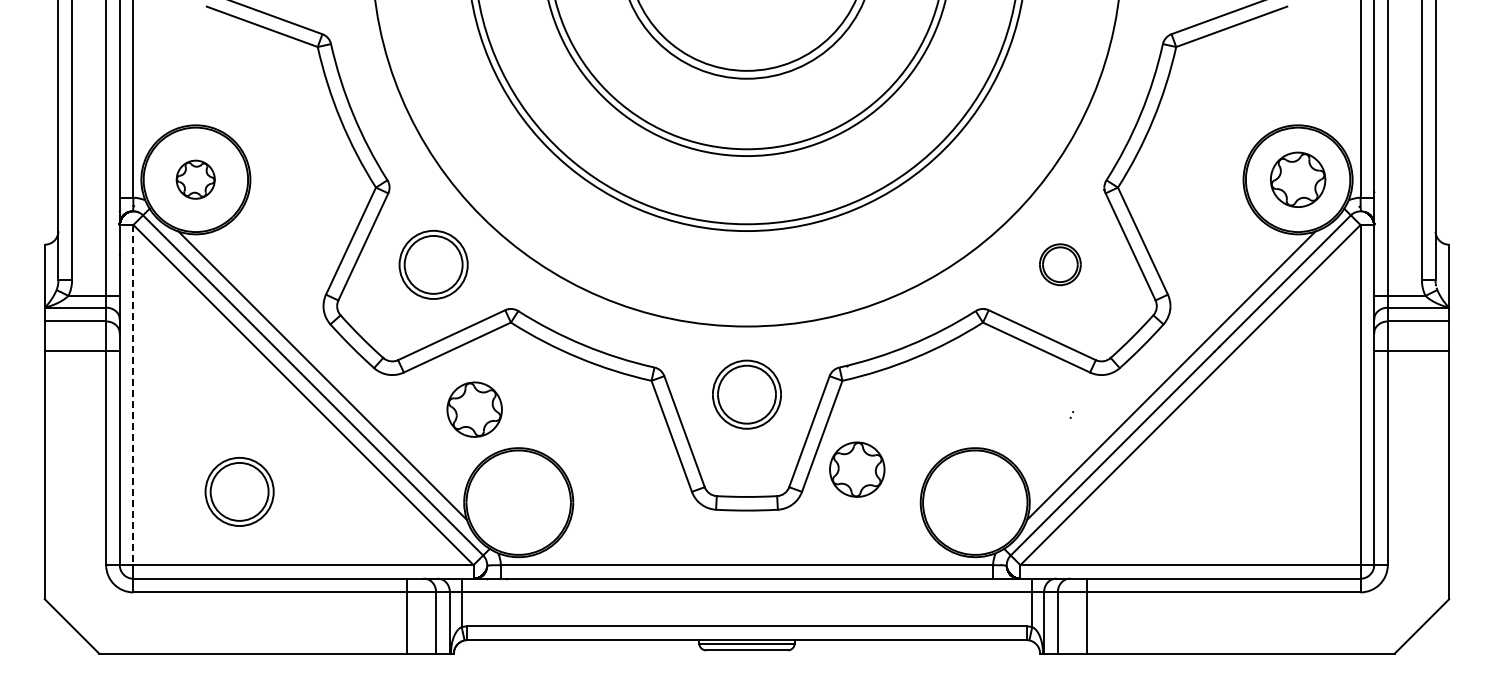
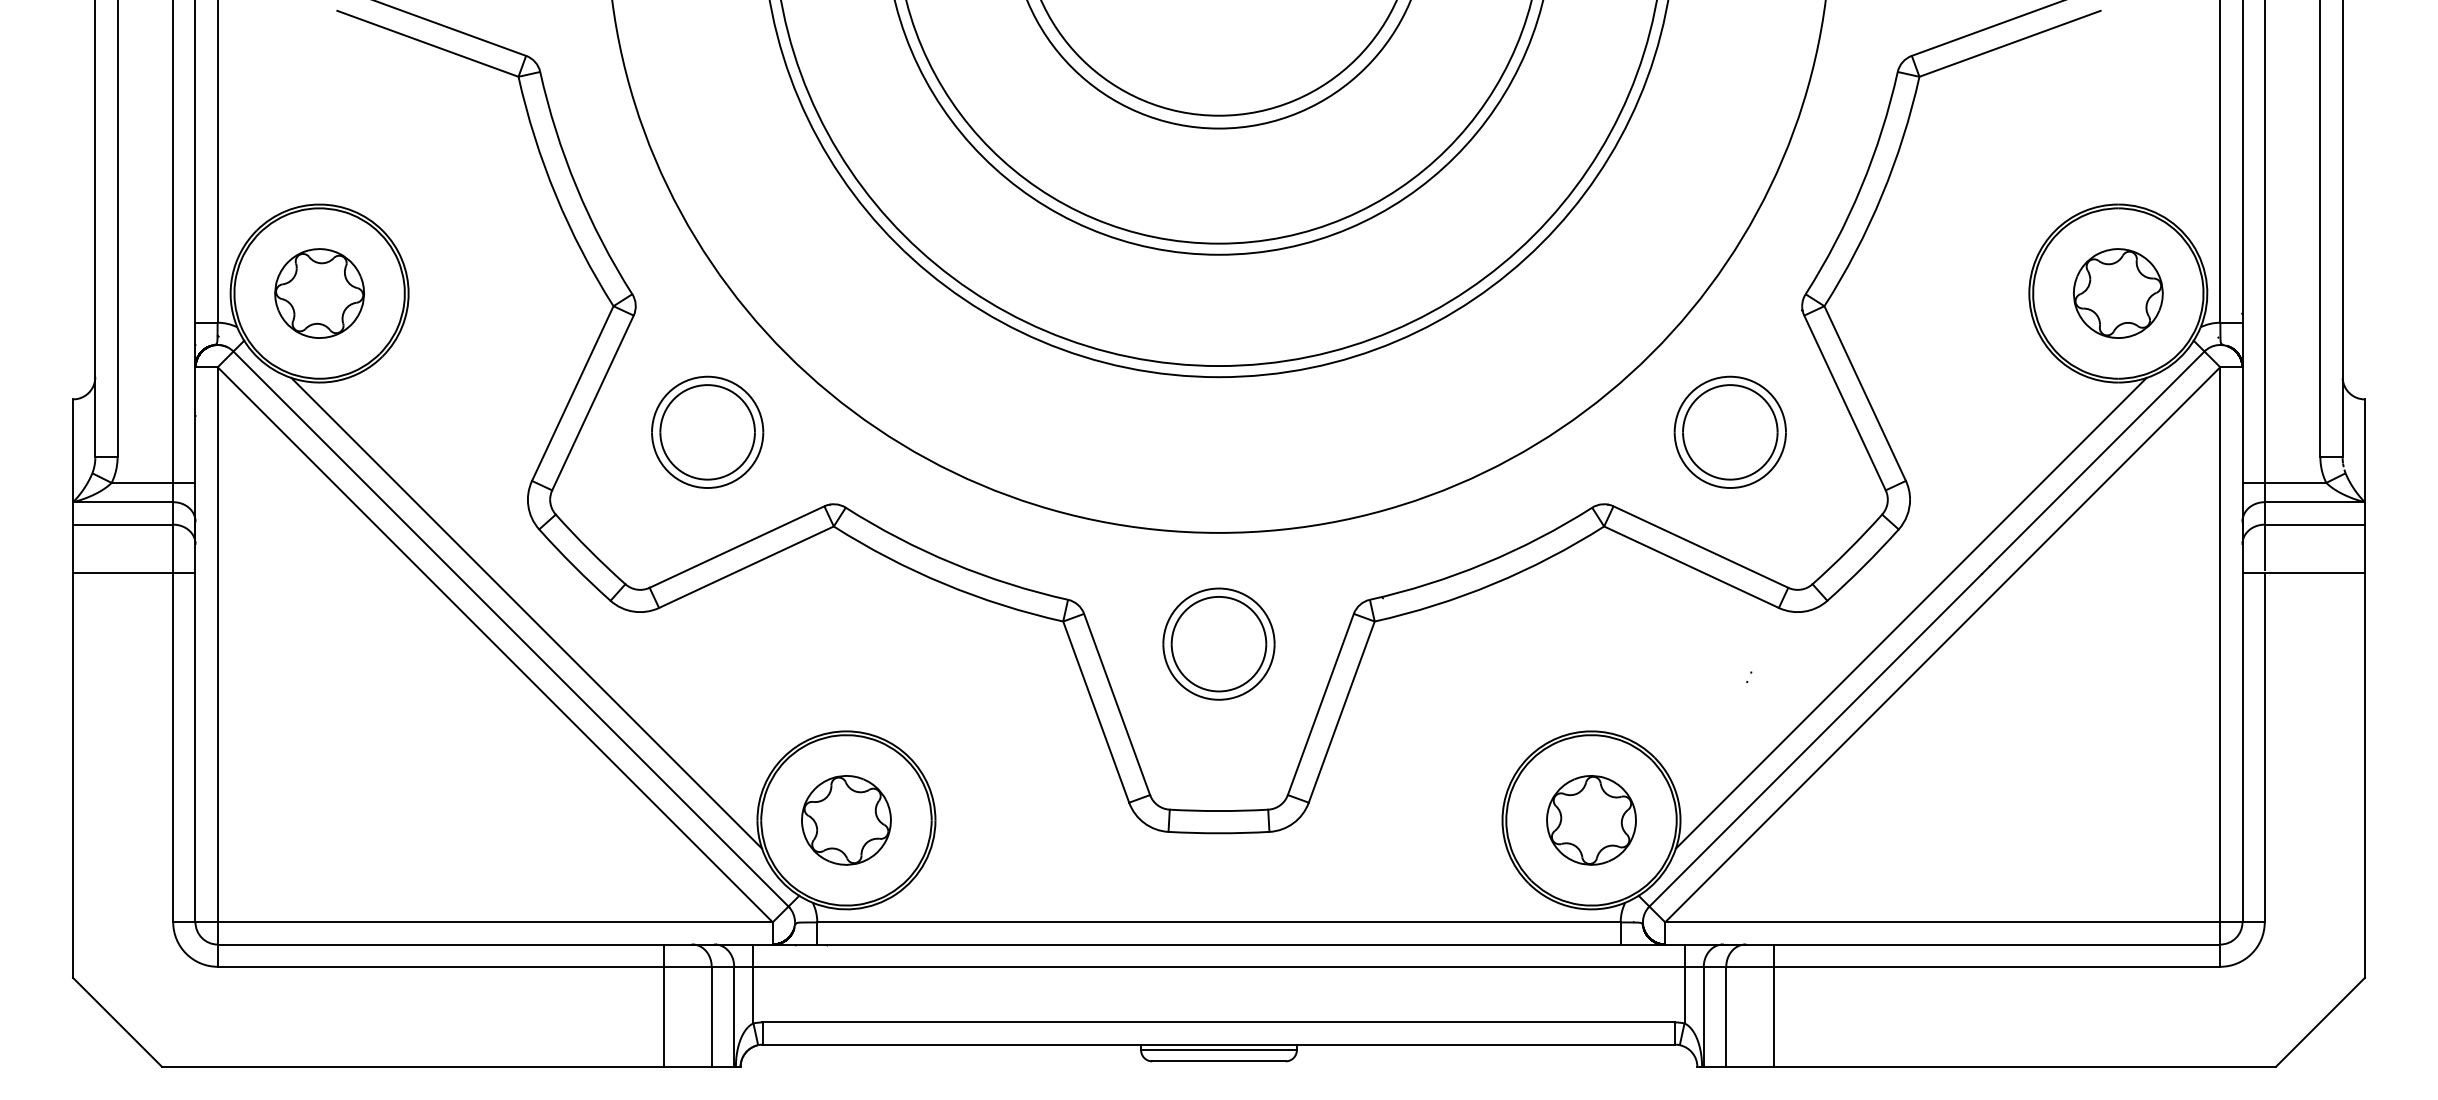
part: (195, 179) -> (319, 292), size x1.43
part: (1060, 264) -> (1730, 431), size x1.67
line: (133, 395) -> (217, 645), dashed -> solid
part: (474, 409) -> (846, 820), moved
part: (857, 469) -> (1591, 820), moved
part: (239, 491) -> (390, 802), removed

